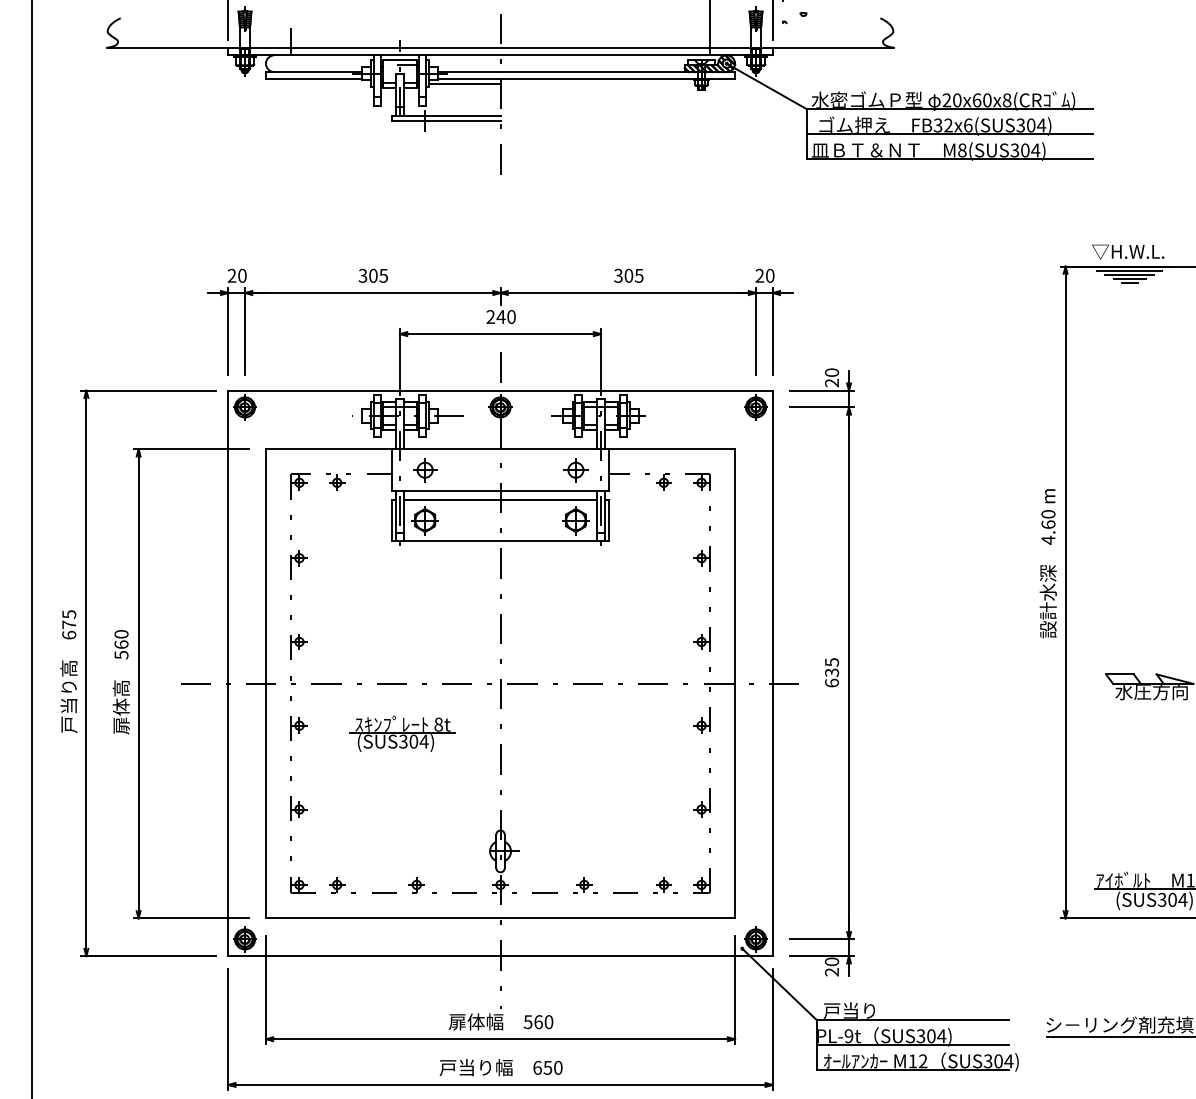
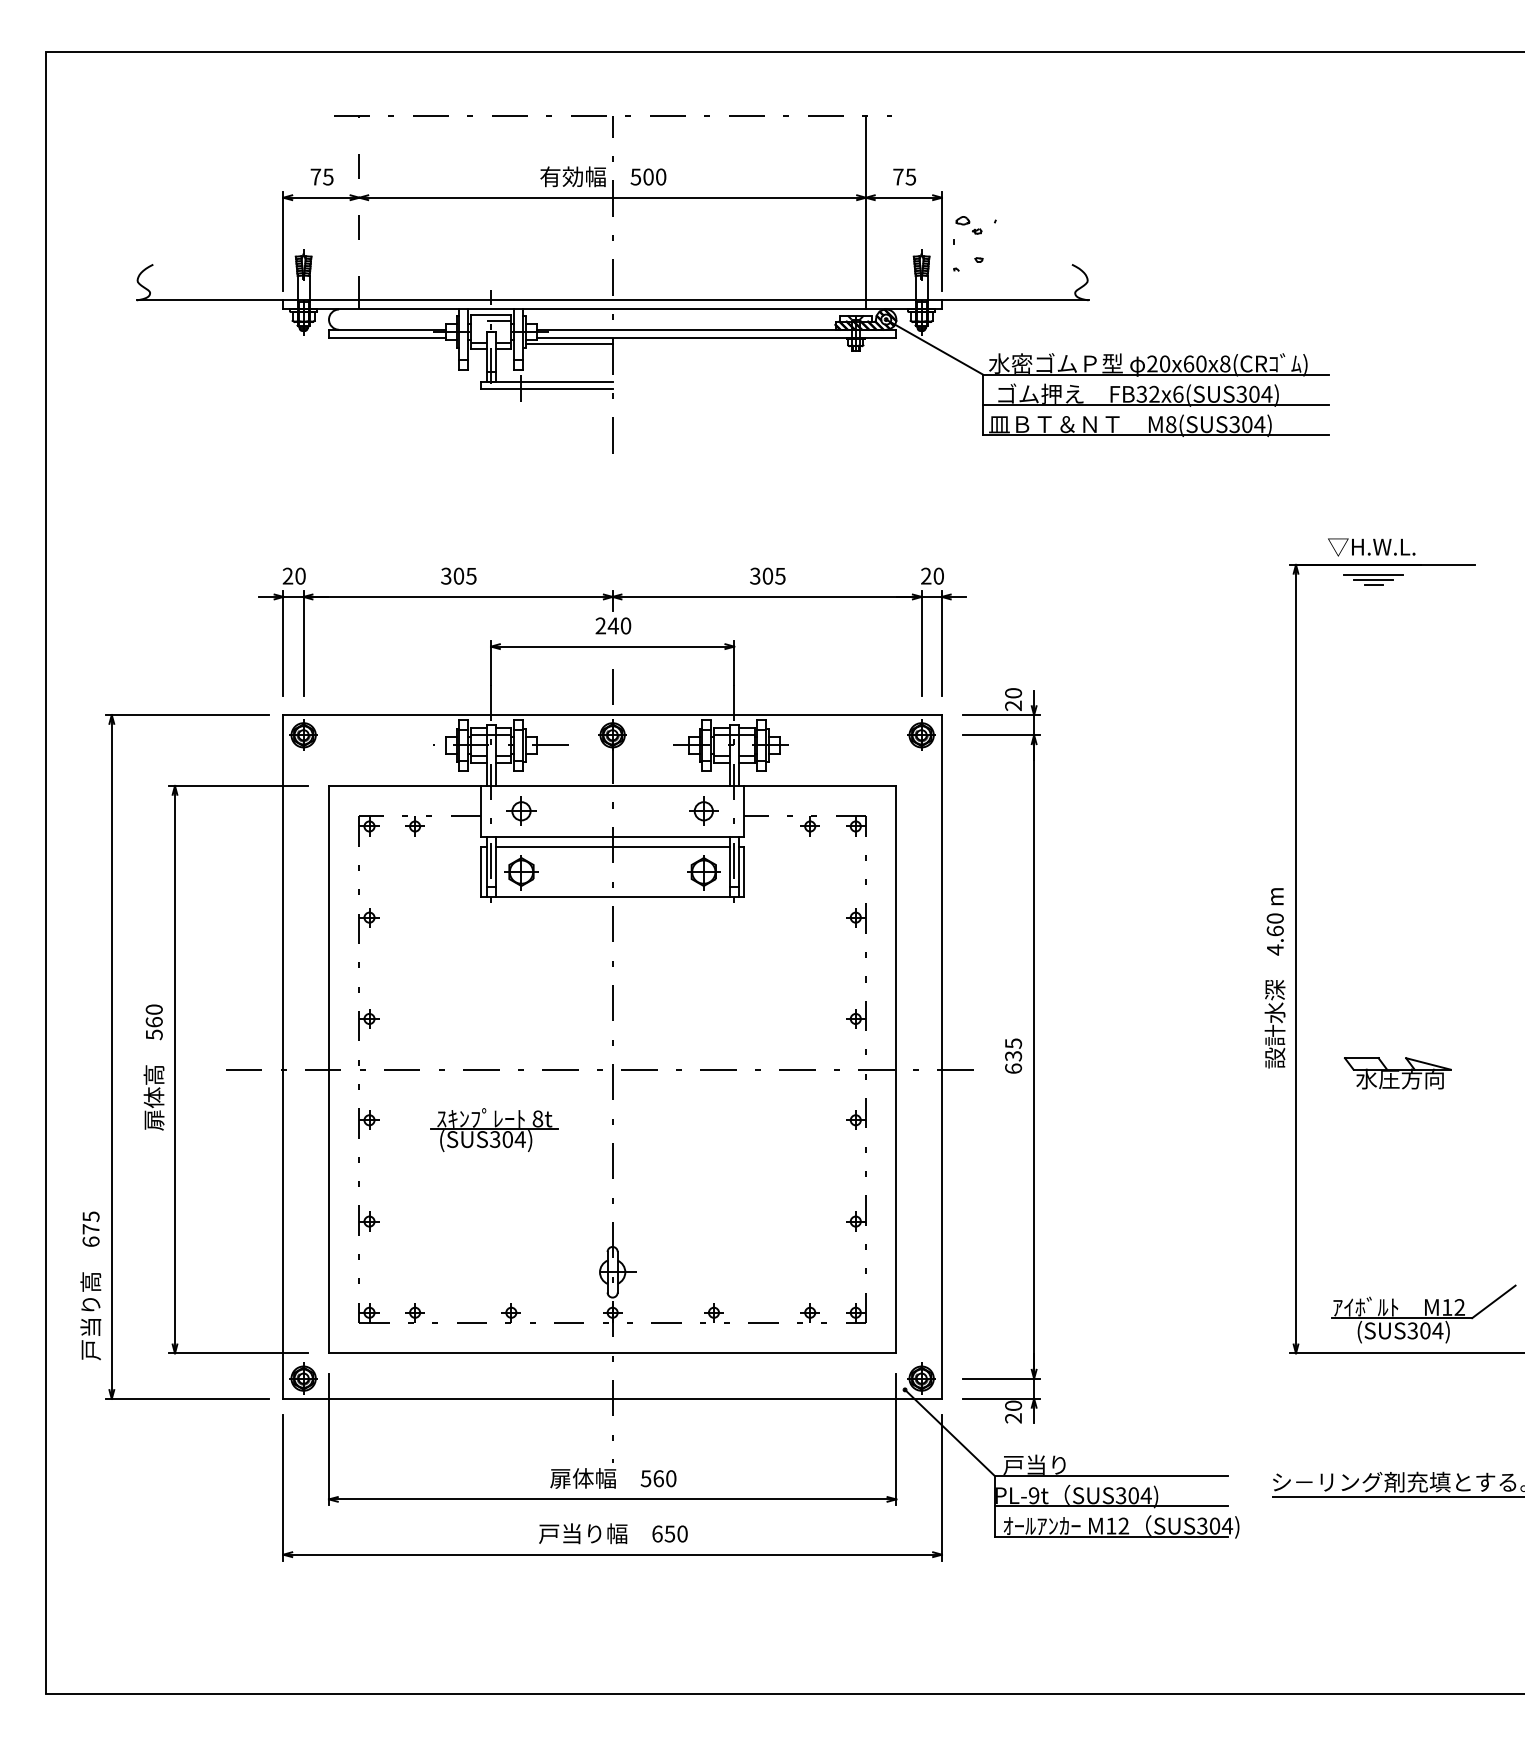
line: (1128, 270) -> (1372, 569), removed
text: (1047, 563) -> (1274, 978), moved
text: (68, 671) -> (90, 1285), moved

